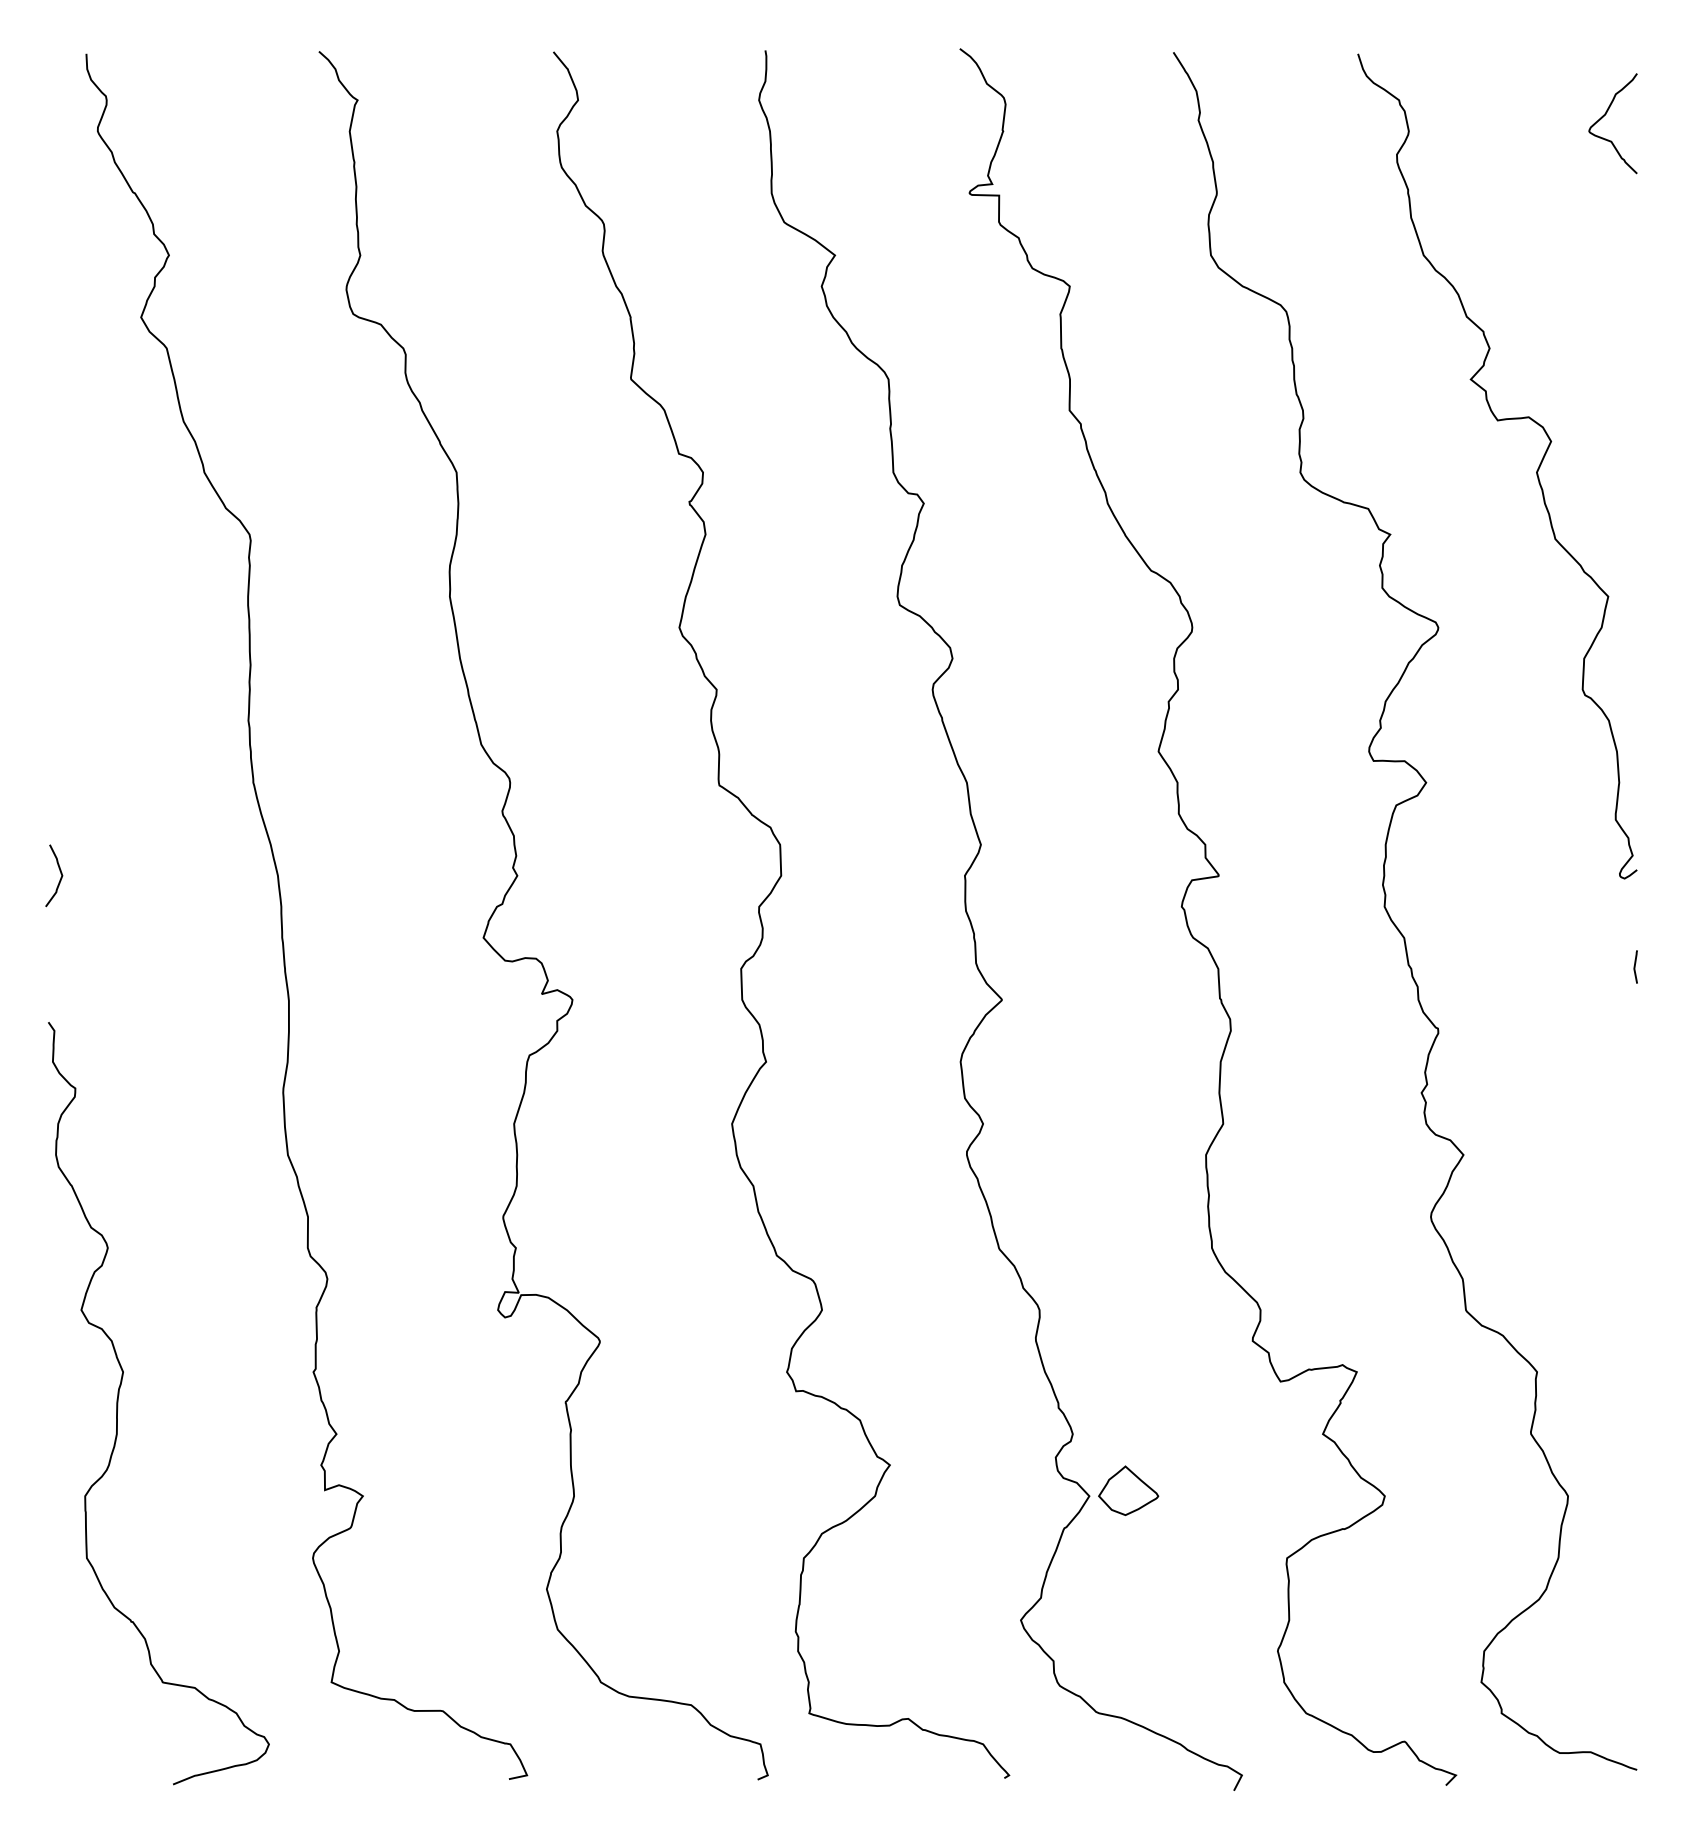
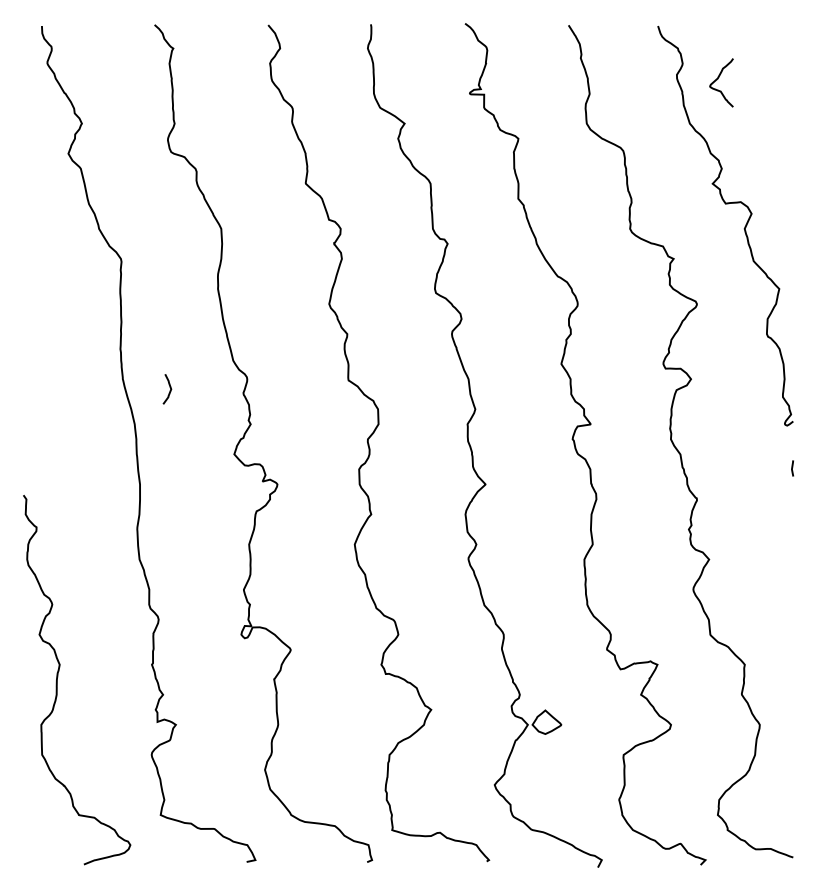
curve: (1606, 116) -> (718, 79), moved
curve: (58, 878) -> (169, 390), moved

